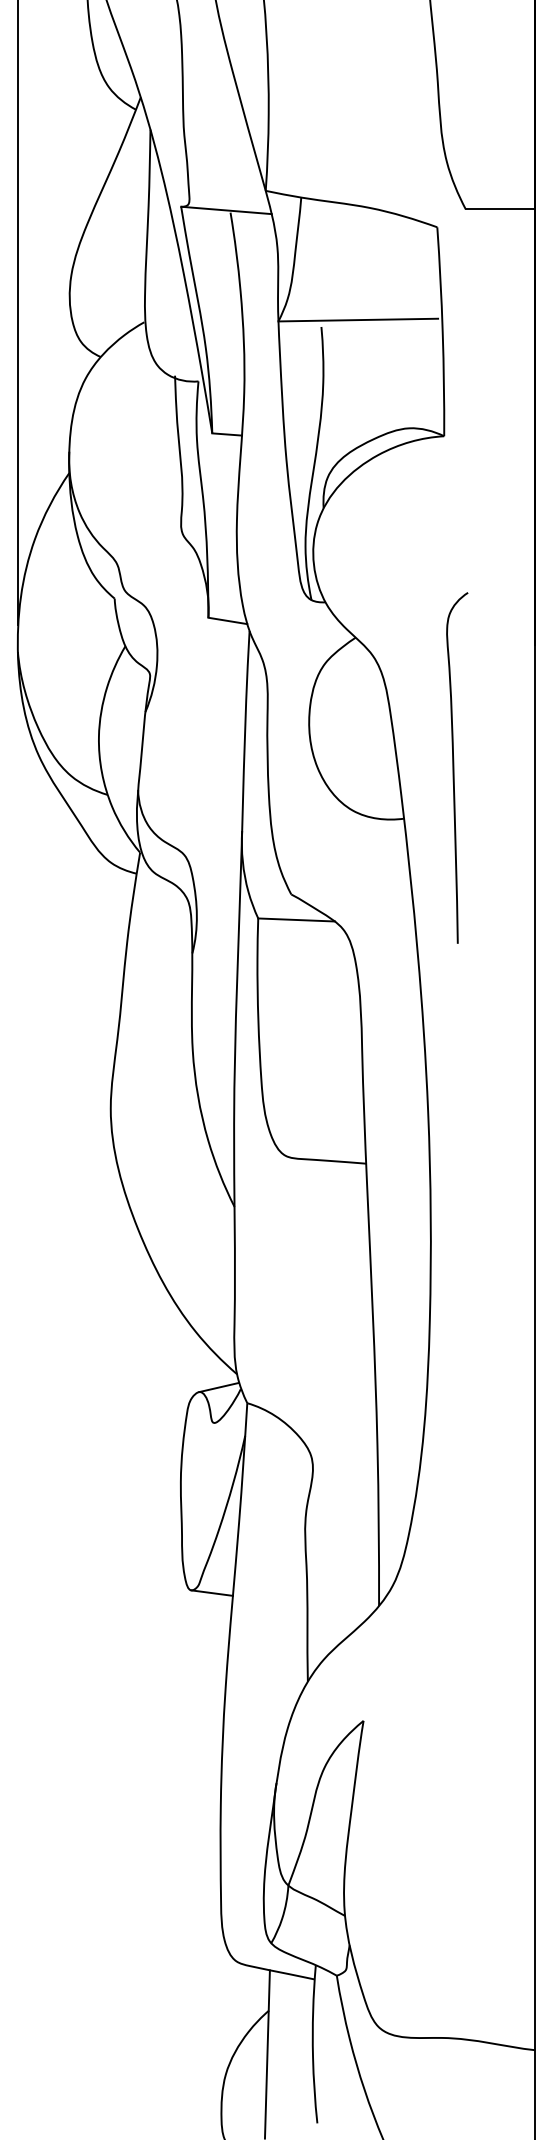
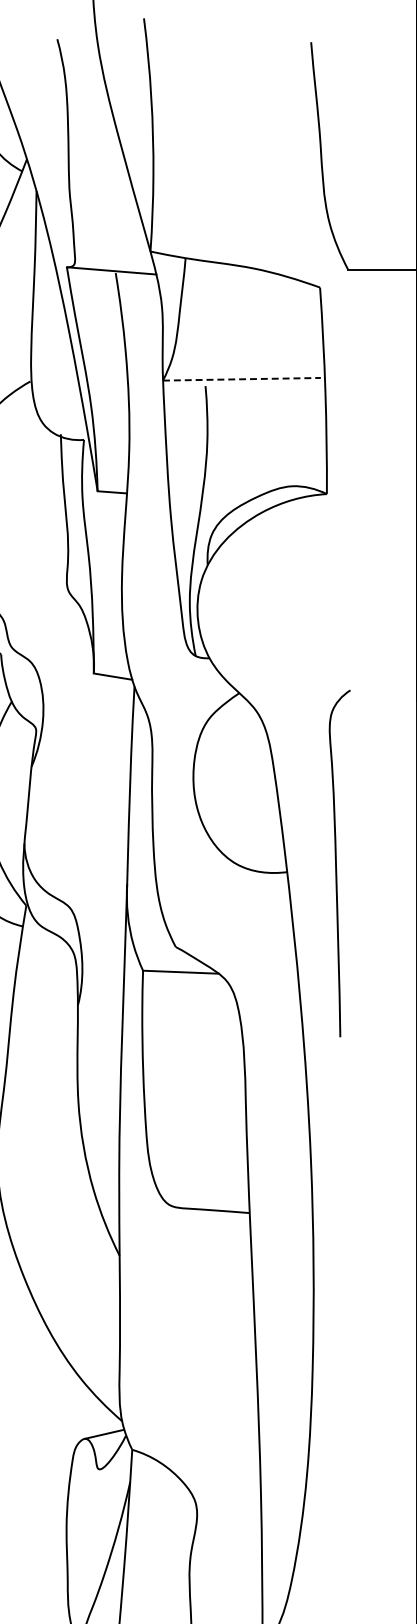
line: (358, 320) -> (242, 379), solid -> dashed
curve: (454, 767) -> (337, 863), moved

